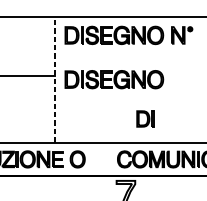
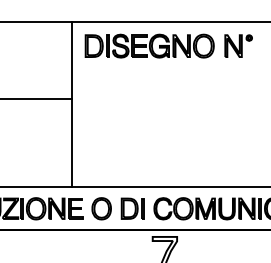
line: (55, 79) -> (72, 104), dashed -> solid
part: (114, 79) -> (149, 103), removed
part: (145, 118) -> (132, 208), moved

